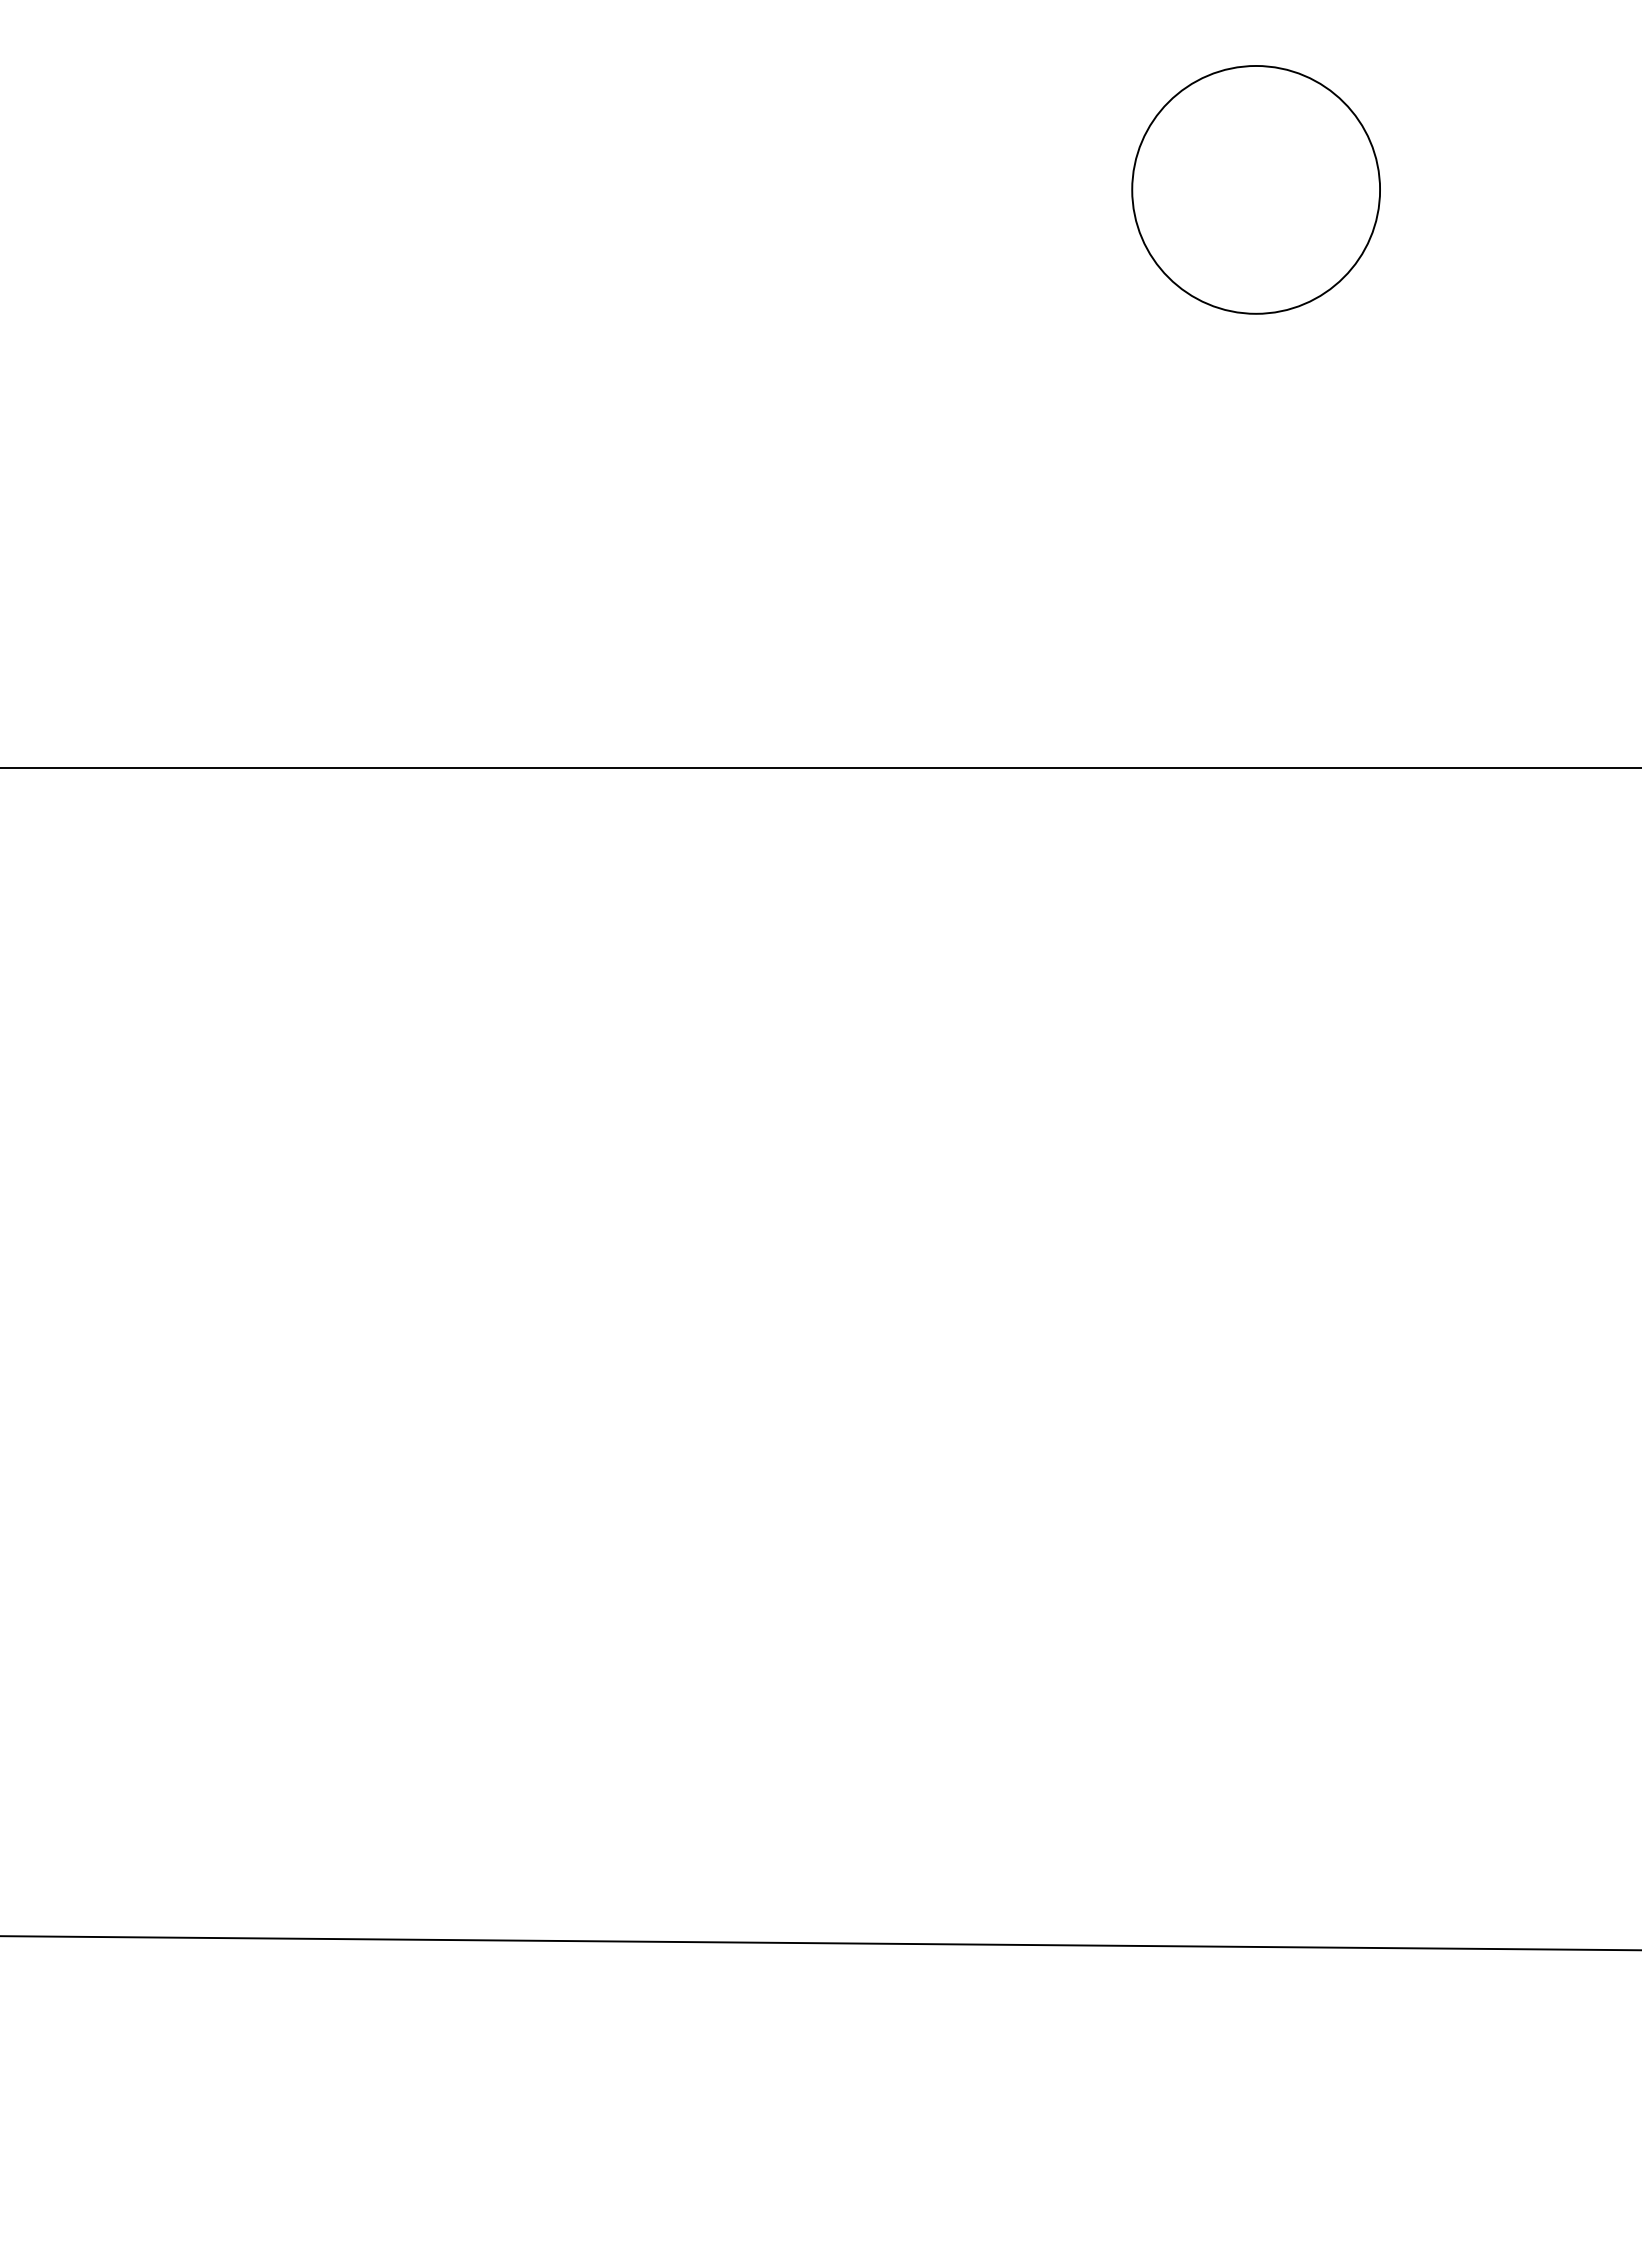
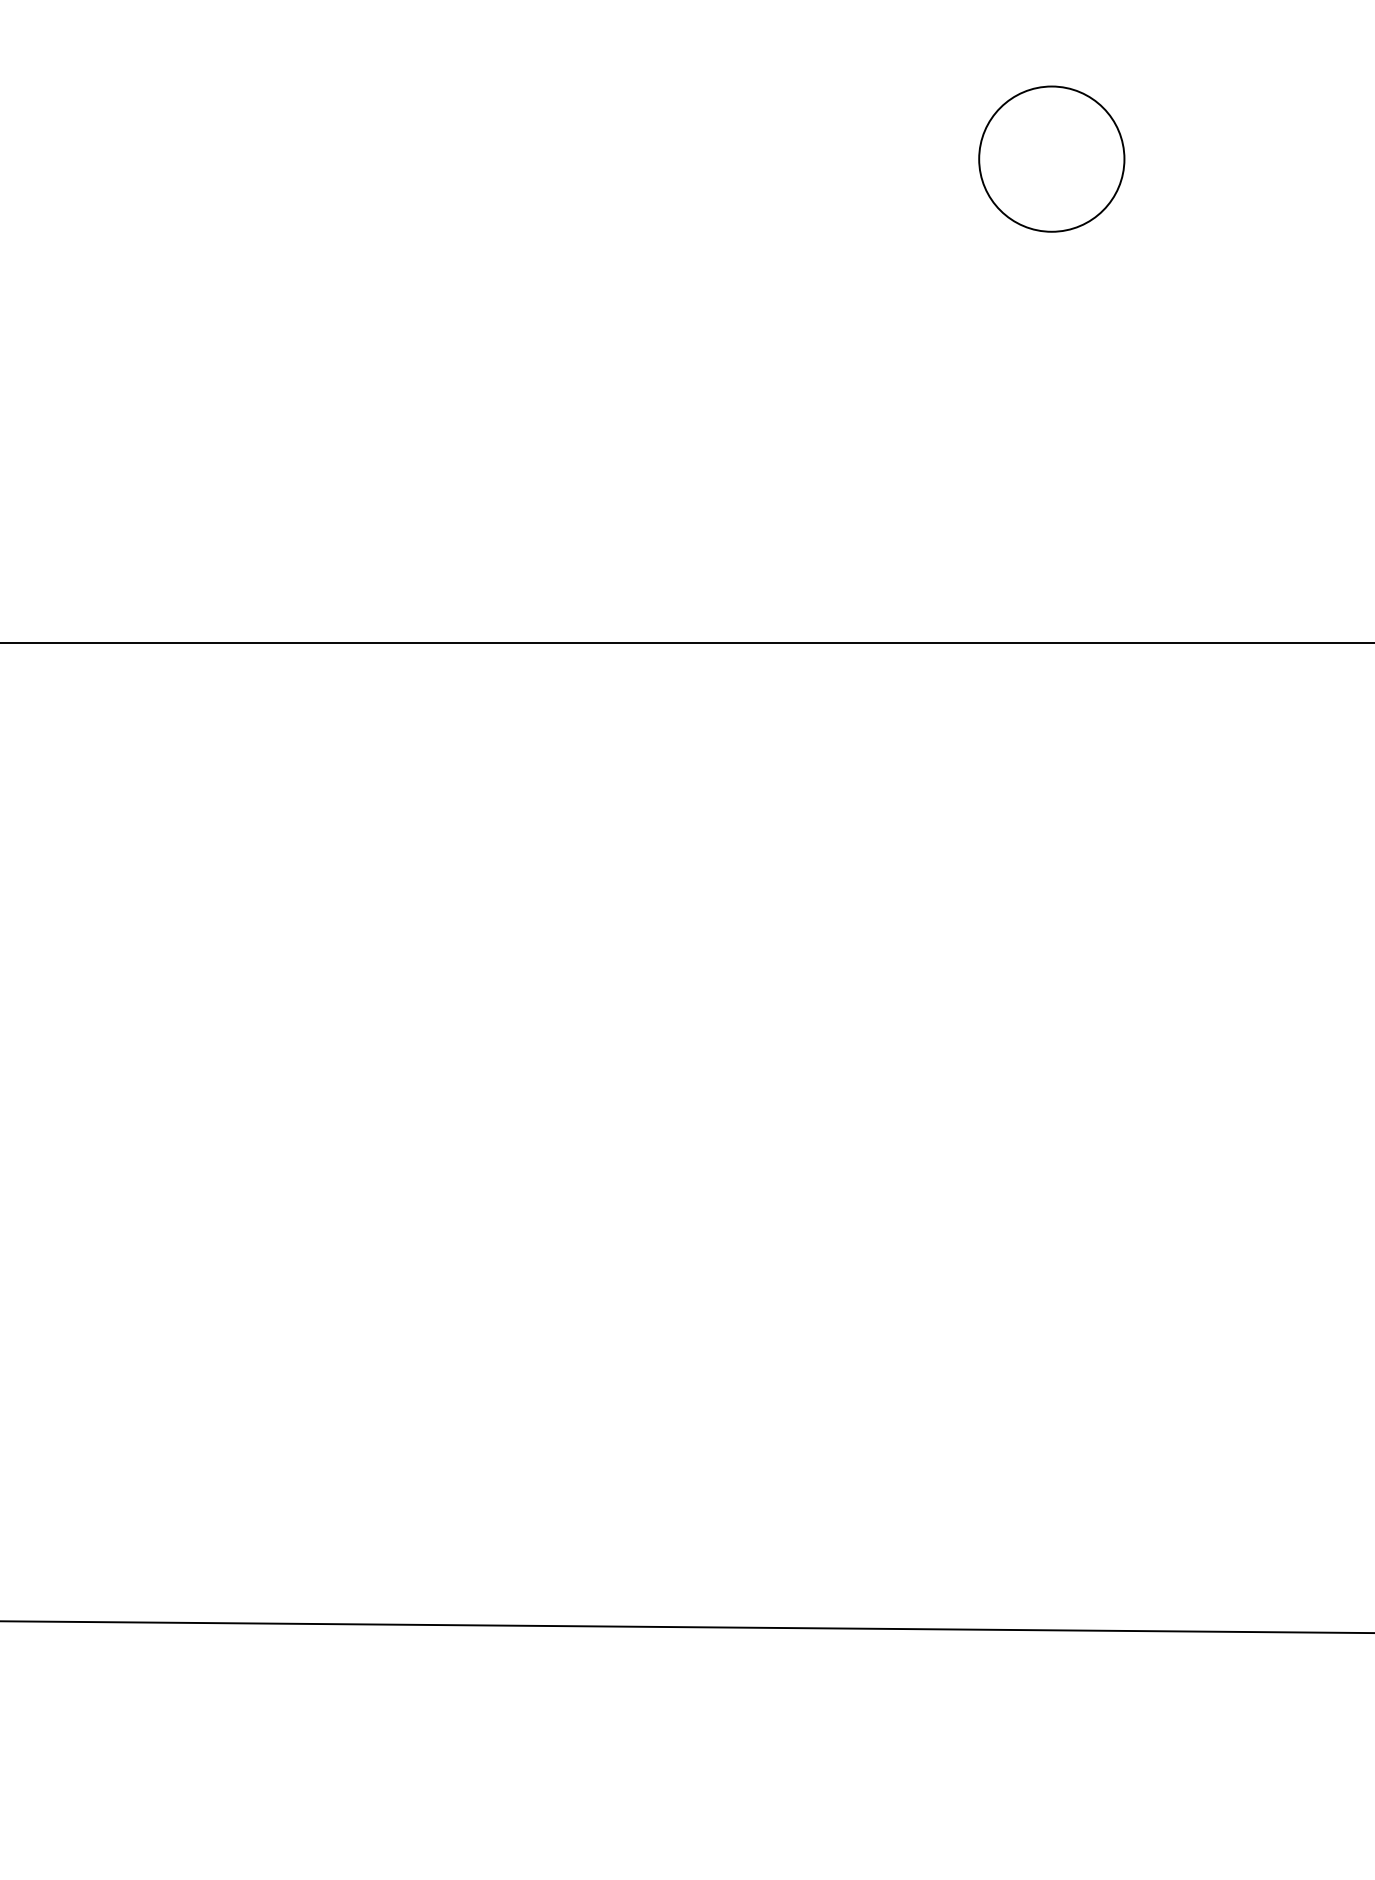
circle: (1255, 189) -> (1051, 158), size x0.7

